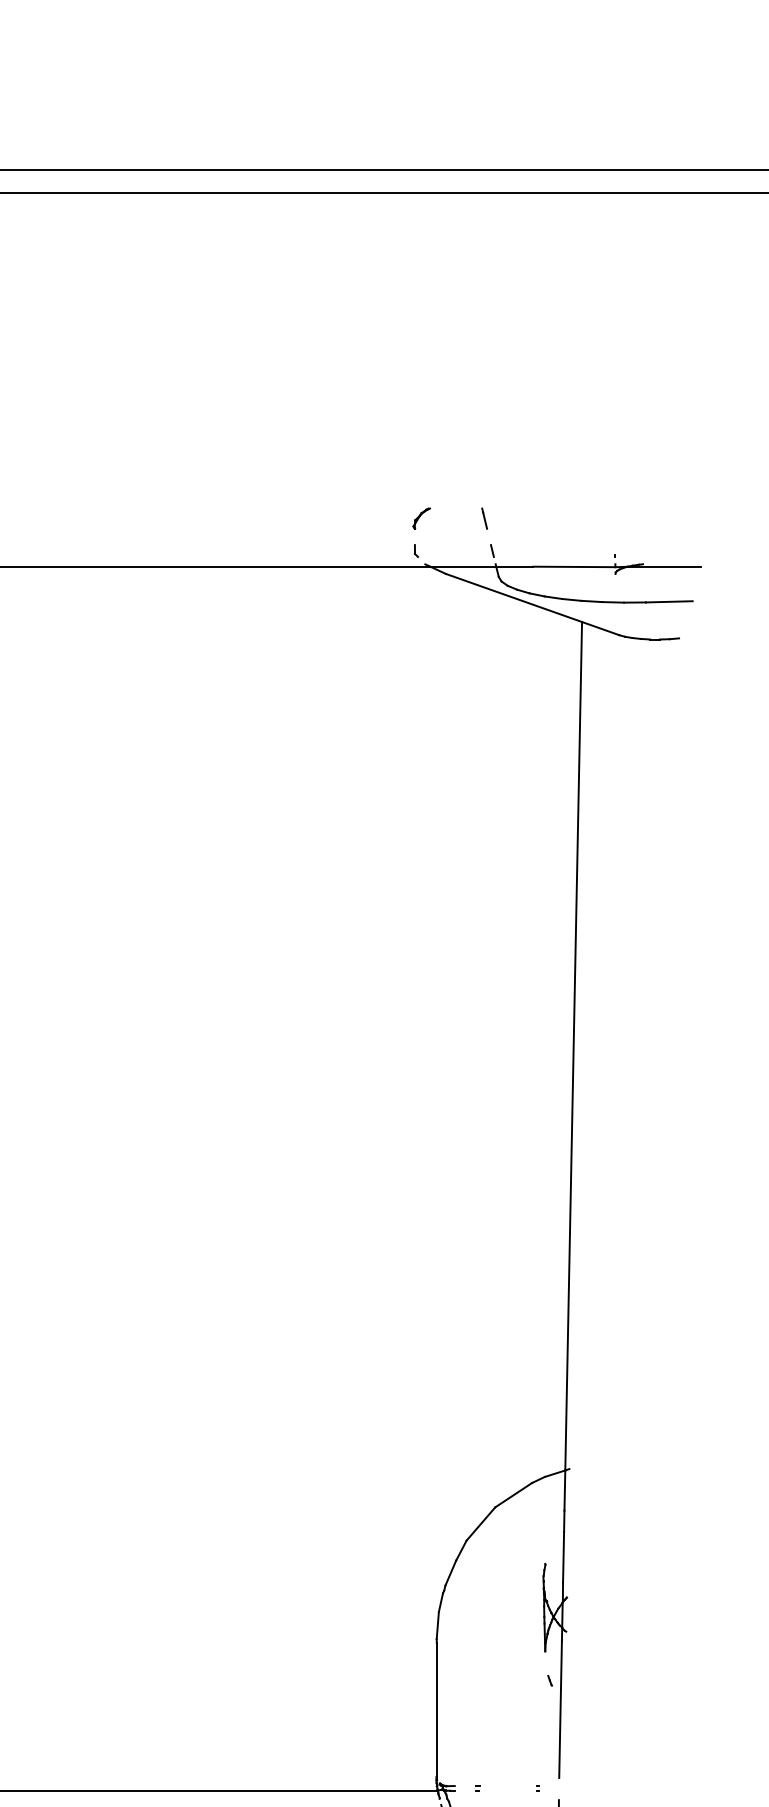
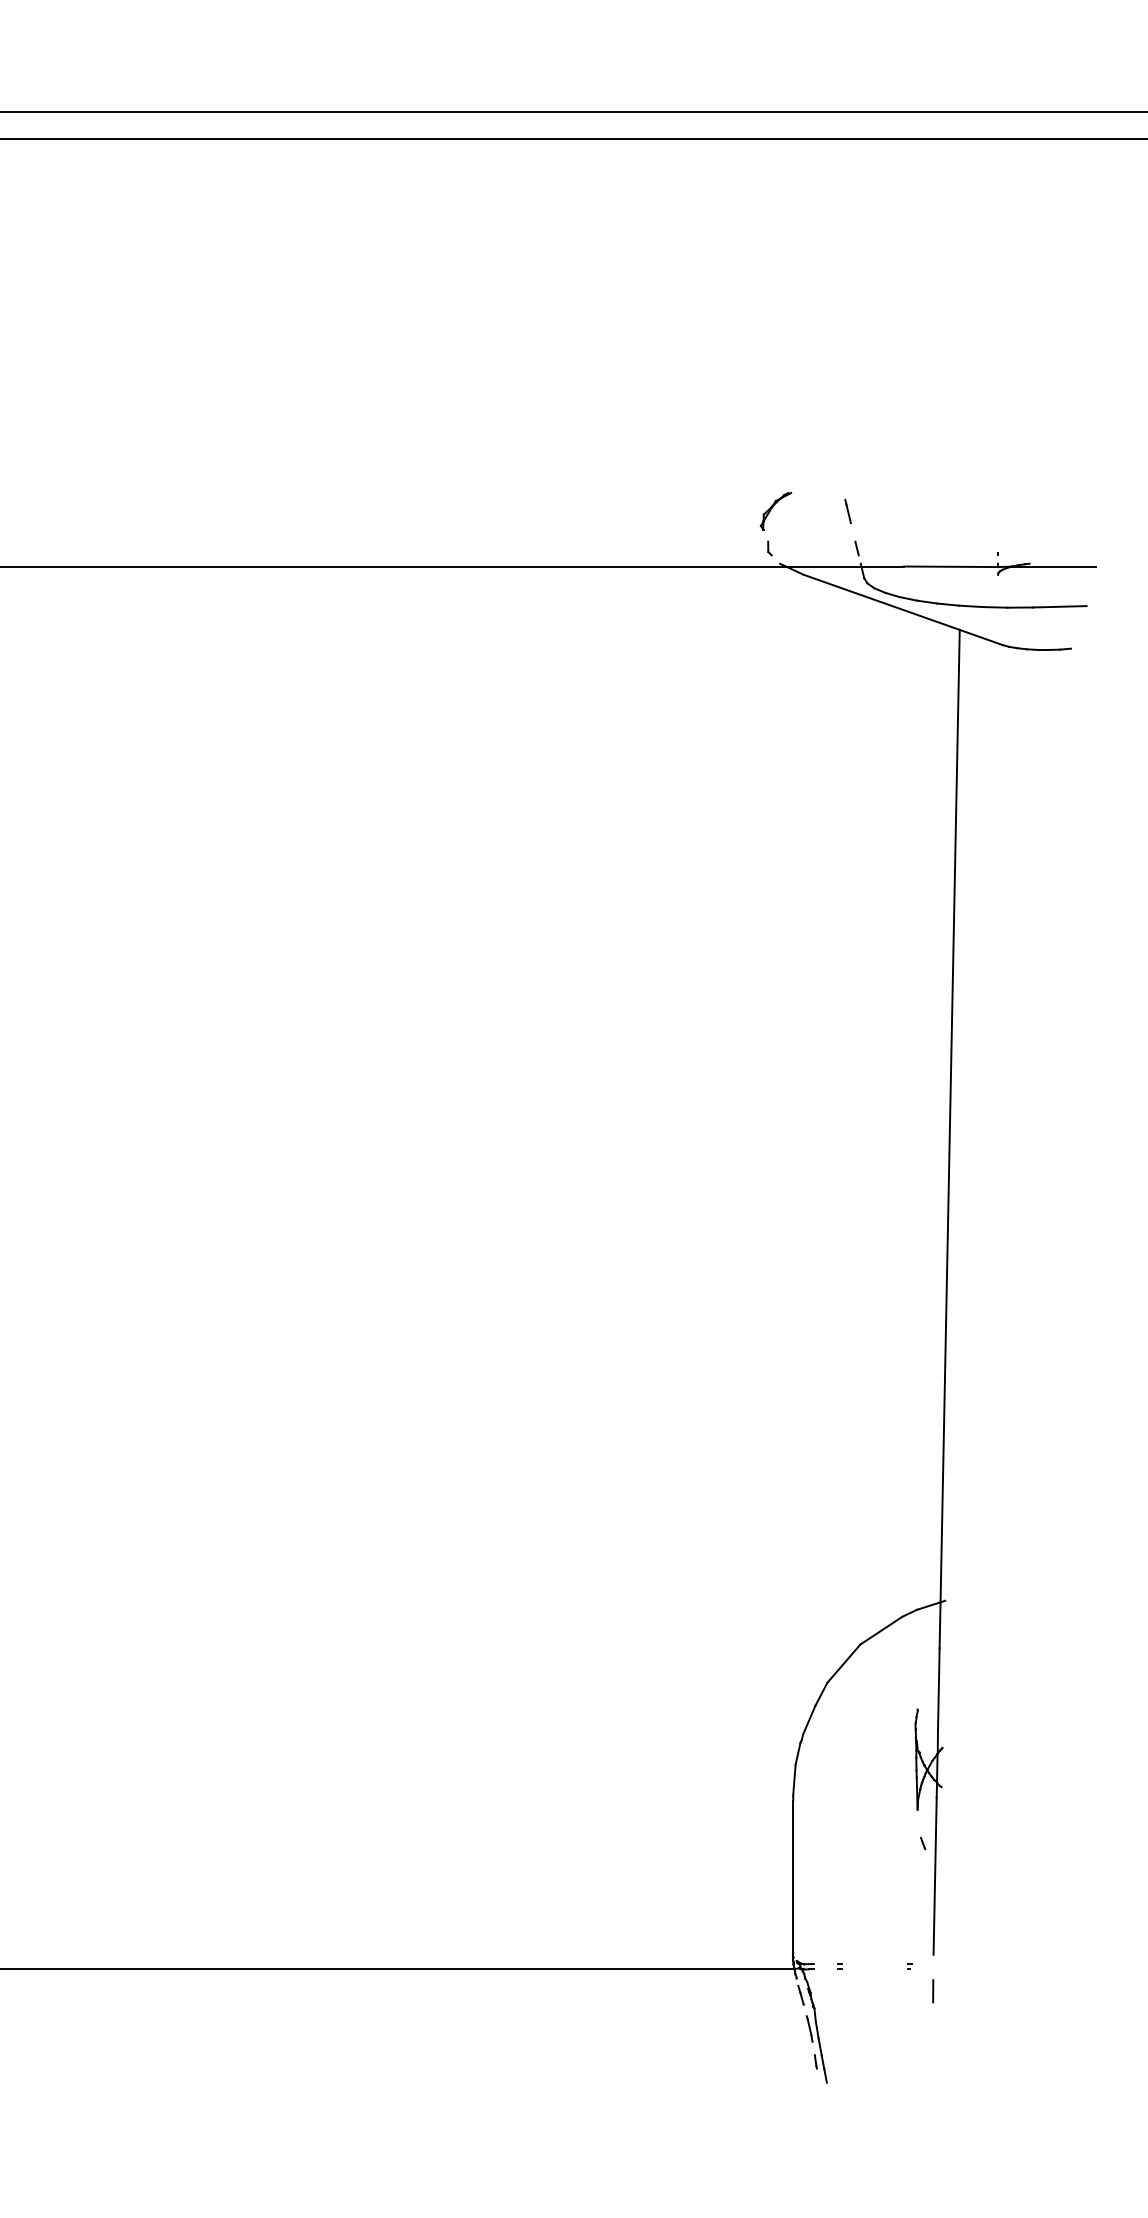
part: (421, 518) -> (775, 511), size x1.6

